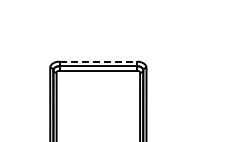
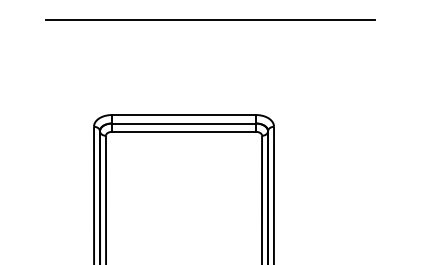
line: (112, 11) -> (210, 21), added
line: (98, 61) -> (184, 114), dashed -> solid

